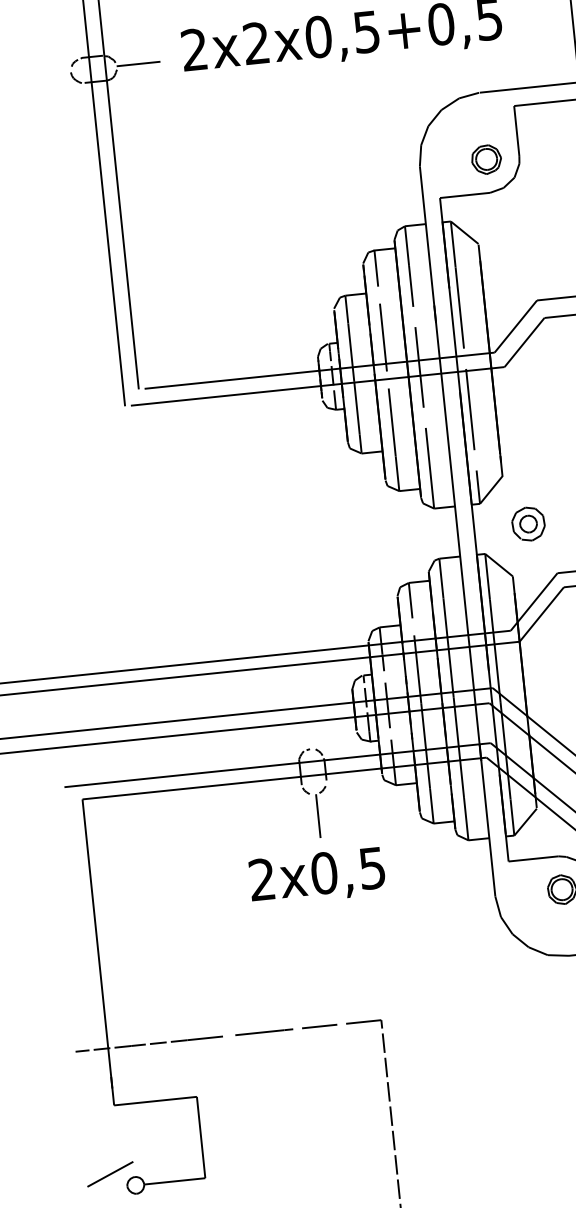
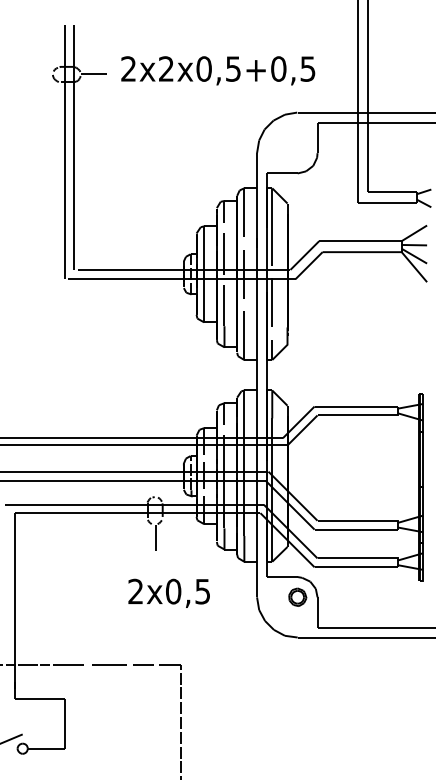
part: (486, 158) -> (297, 152), removed
part: (527, 524) -> (299, 375), removed
text: (316, 875) -> (168, 592), moved

